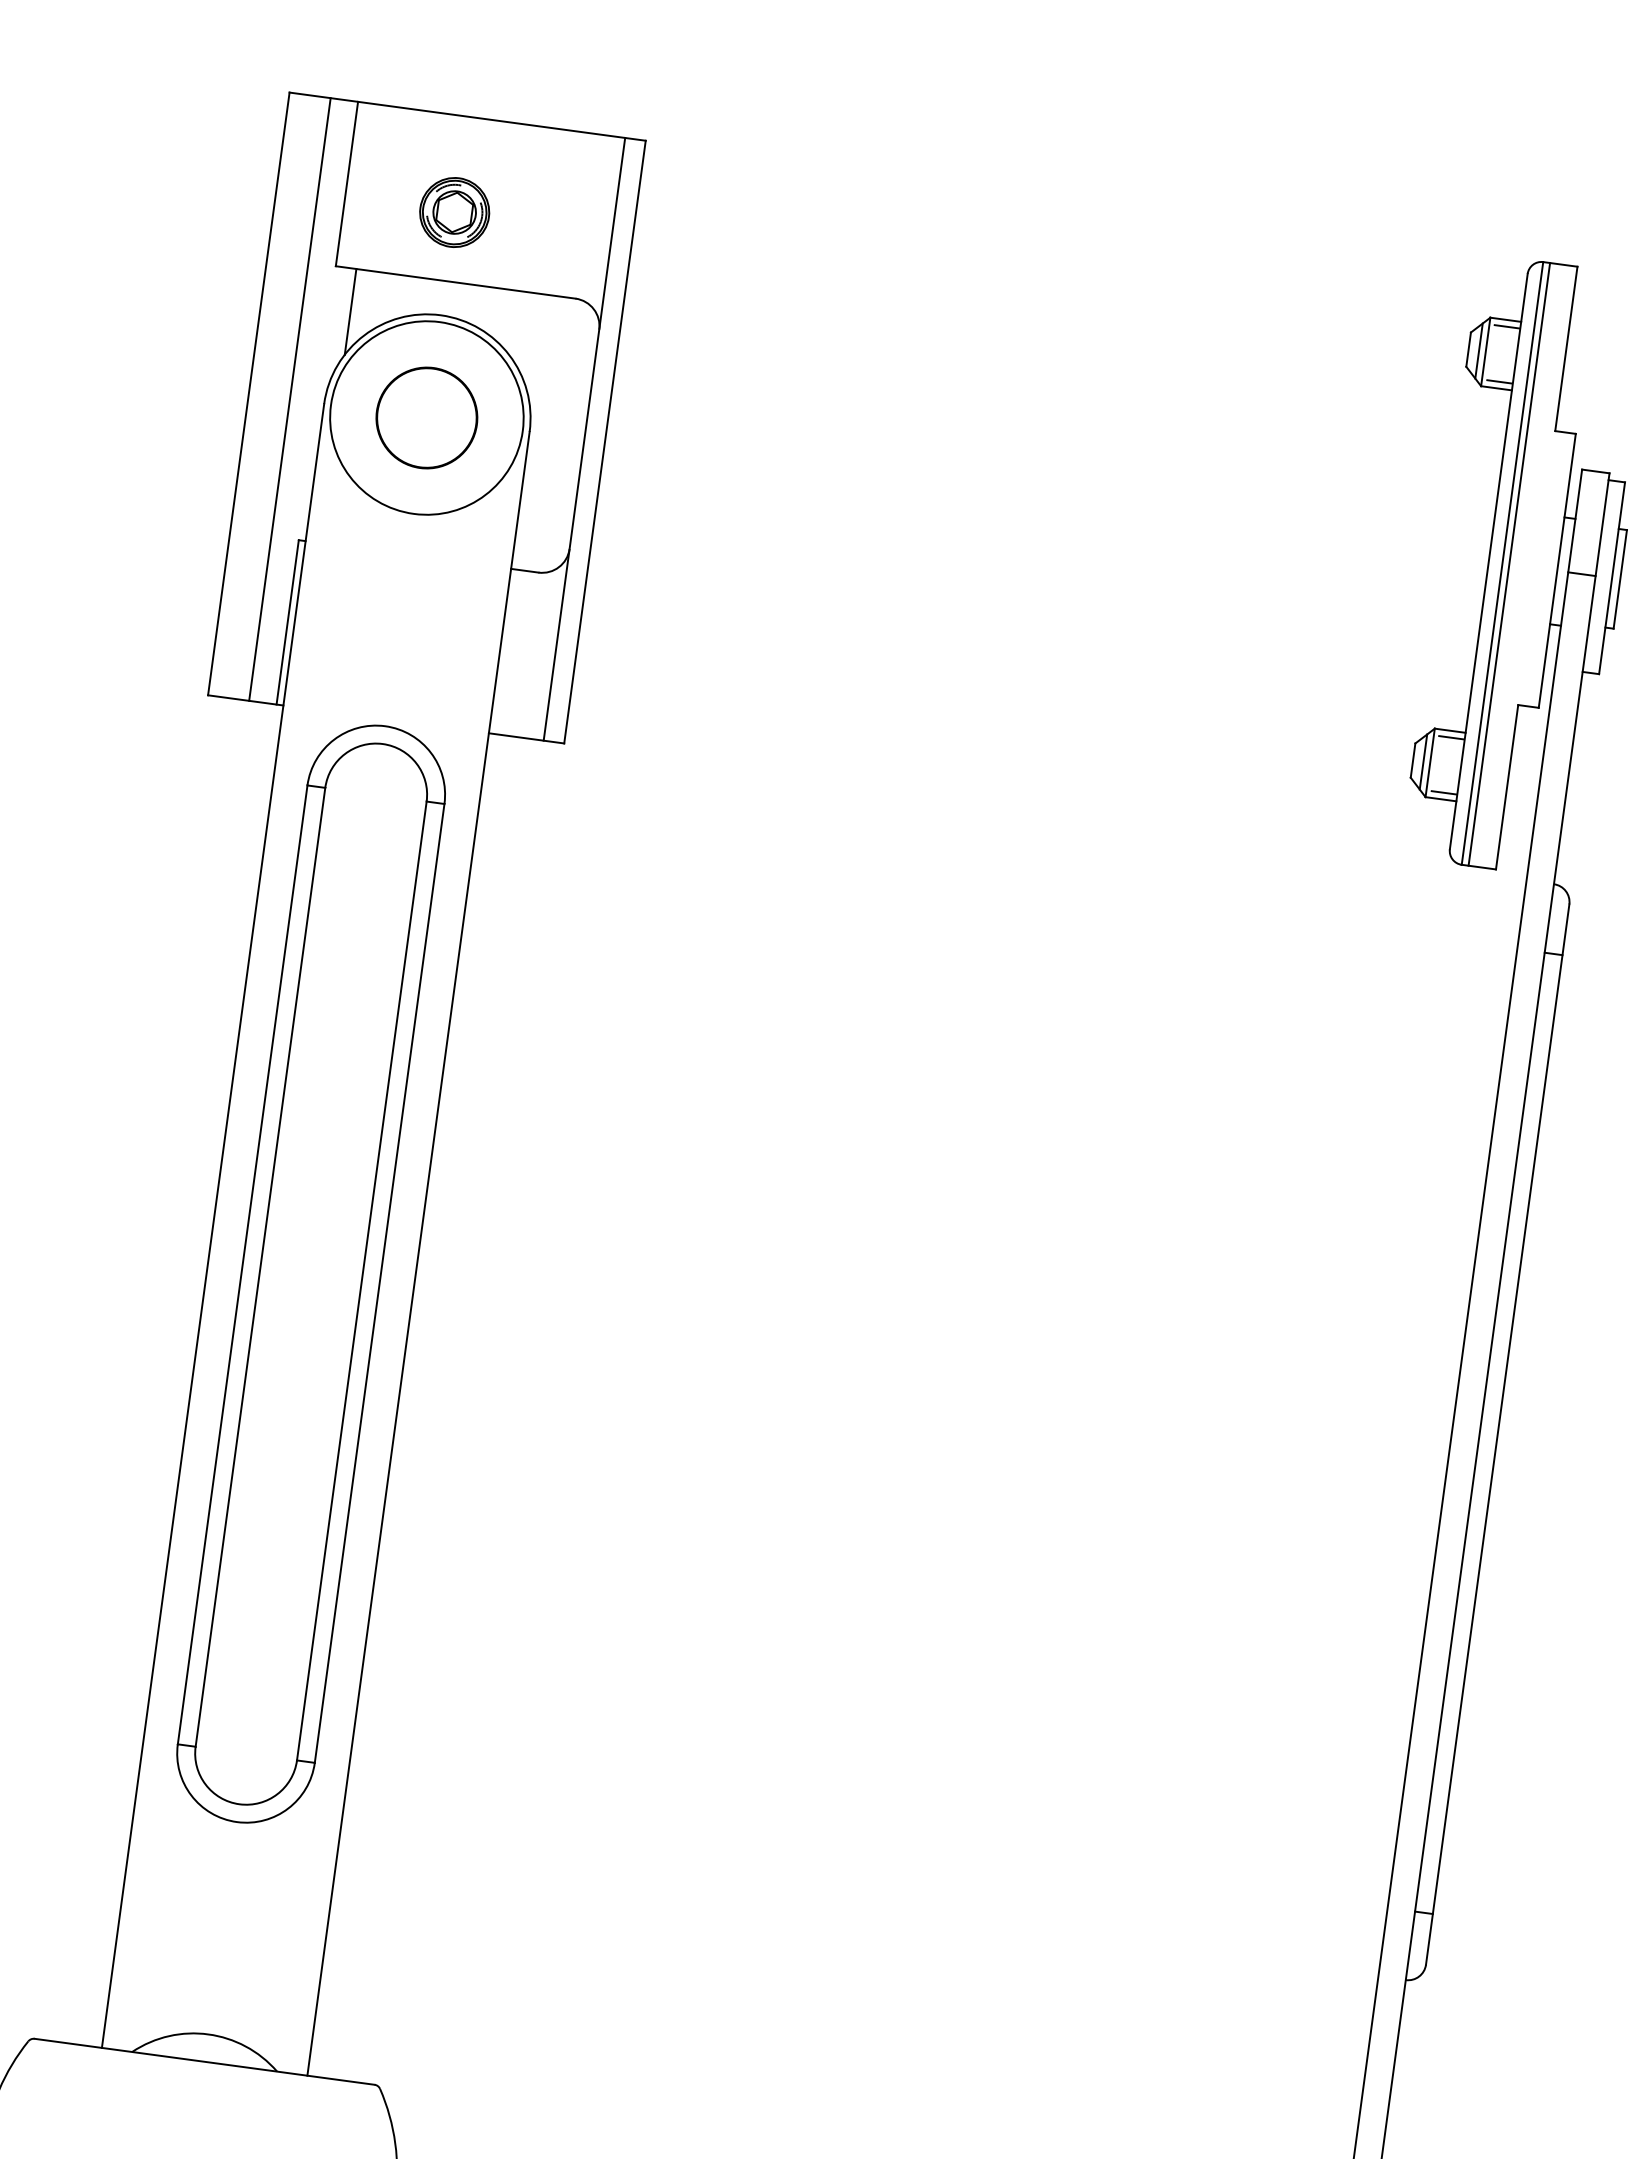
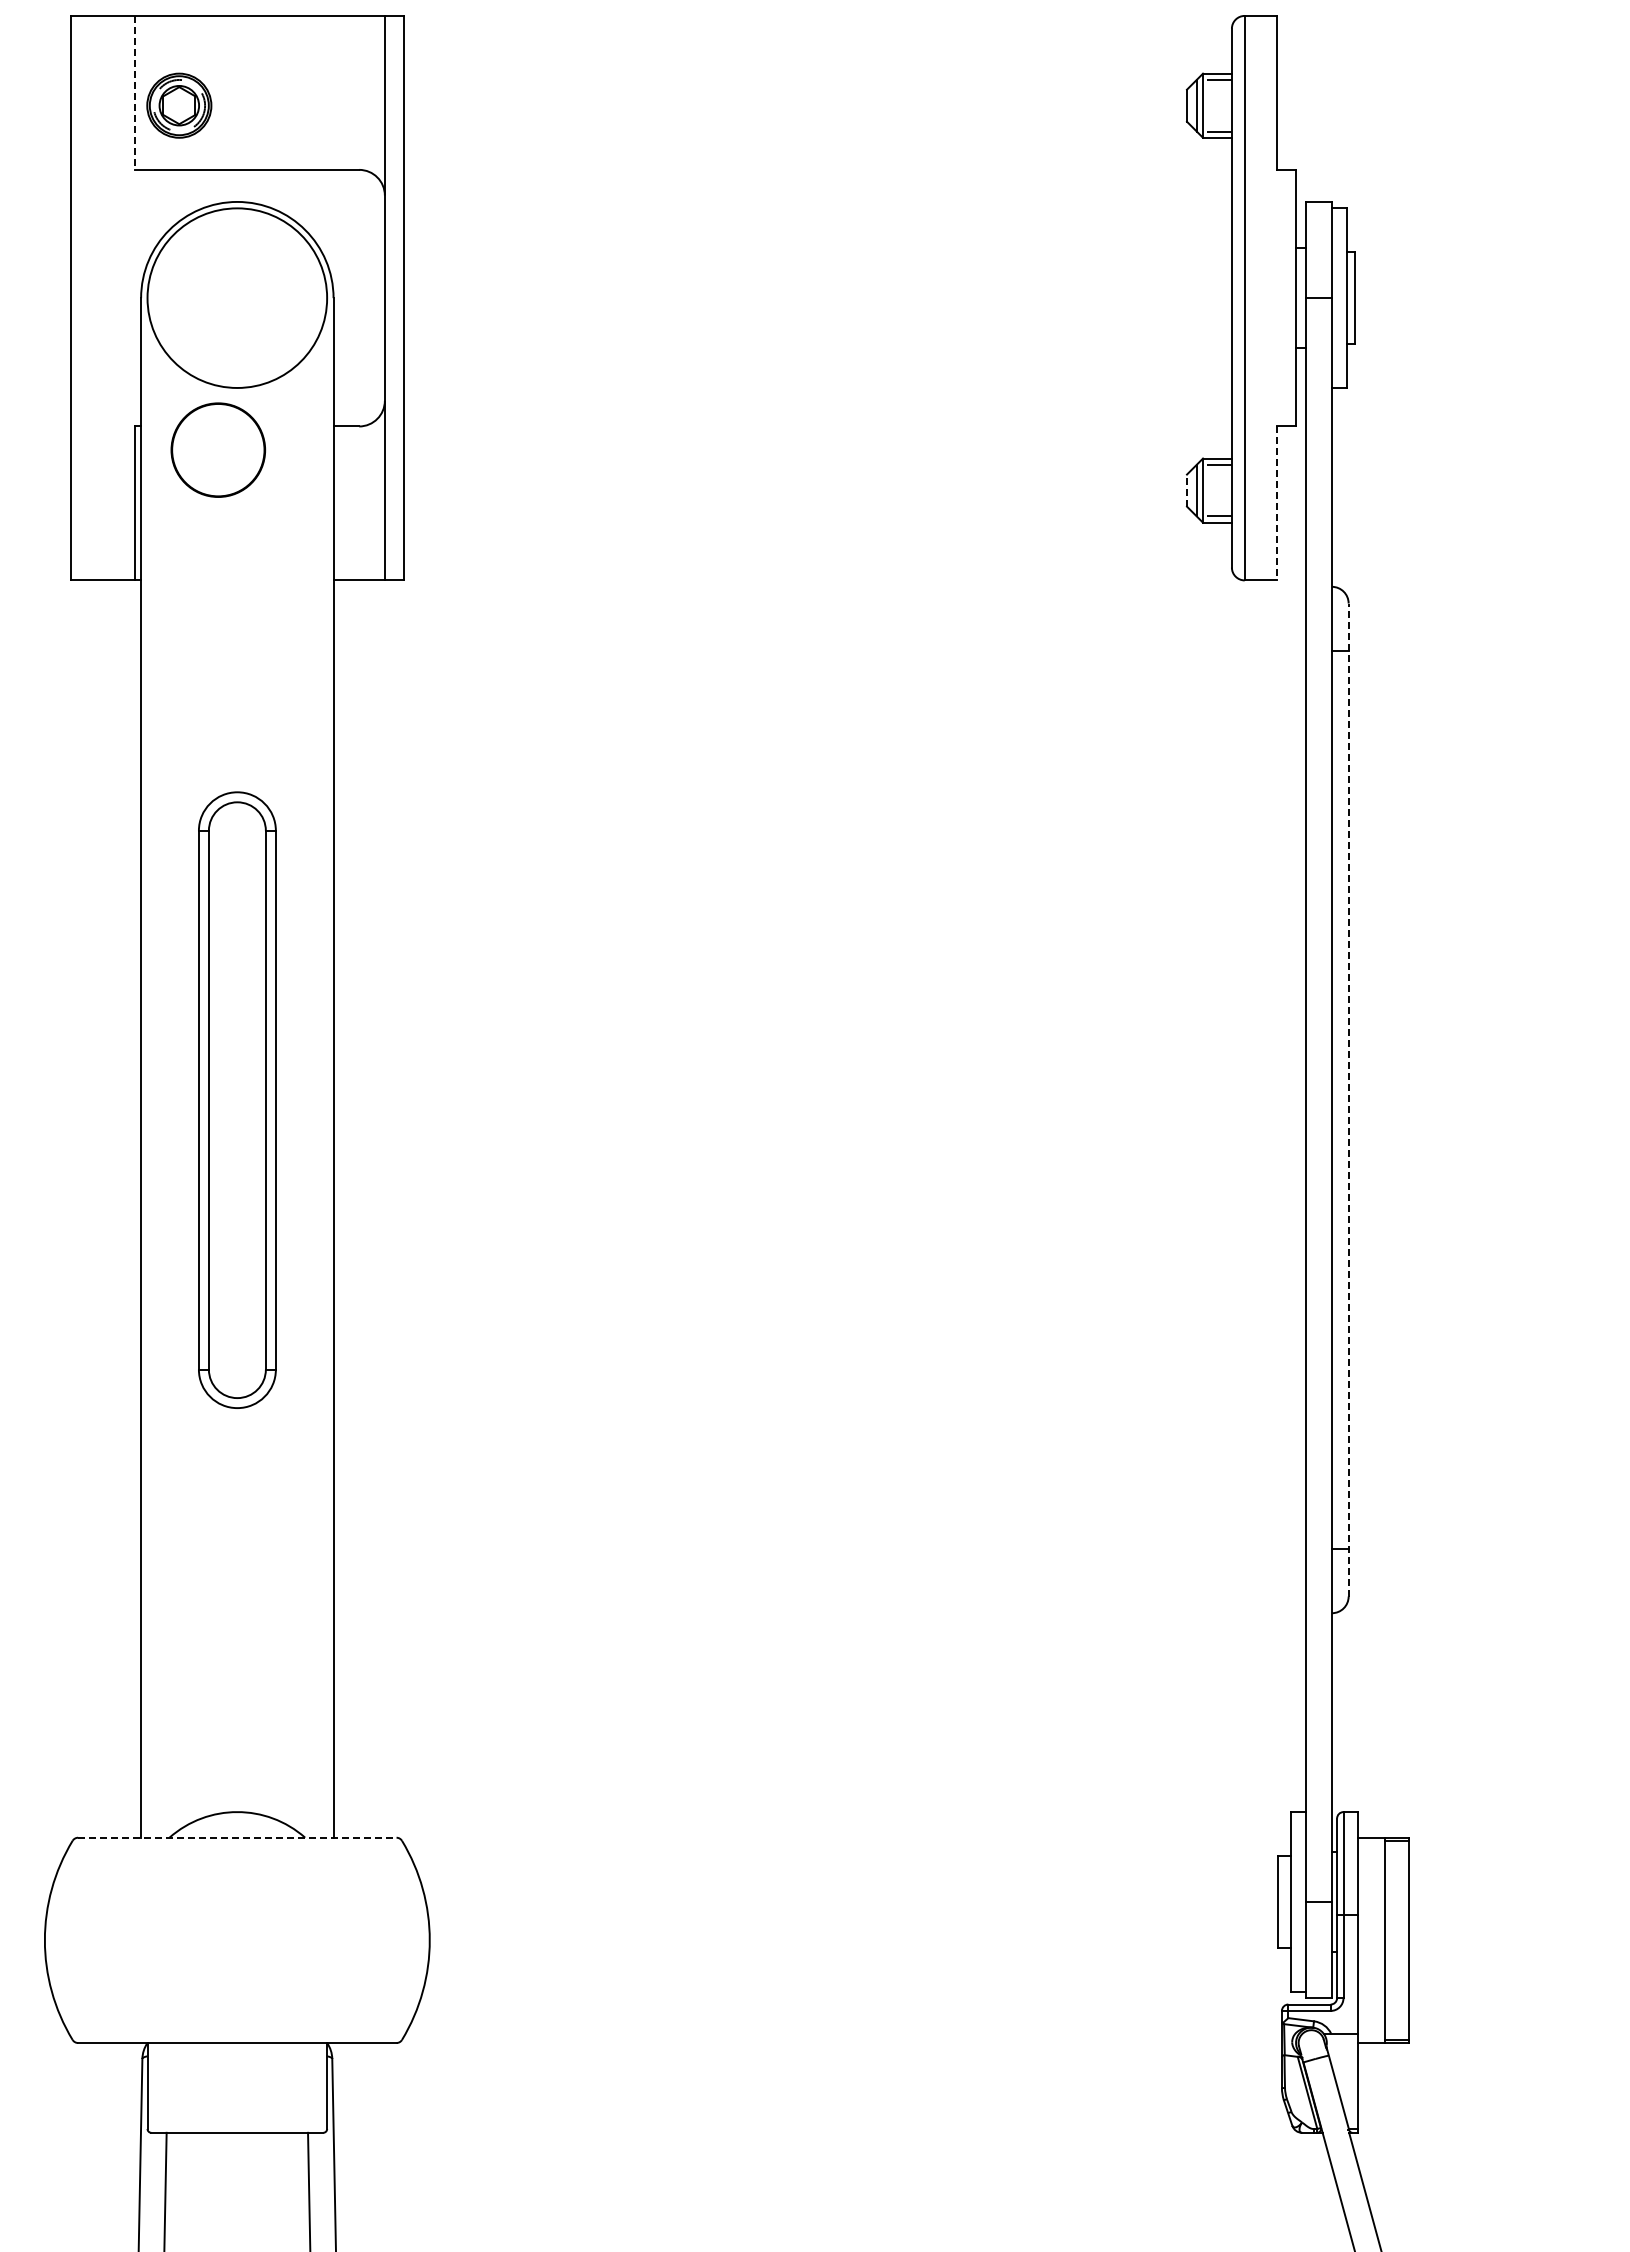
line: (346, 183) -> (134, 92), solid -> dashed
part: (454, 212) -> (179, 105), moved
line: (350, 311) -> (153, 209), removed
line: (290, 398) -> (109, 297), removed
part: (427, 417) -> (218, 449), moved
line: (1509, 563) -> (1251, 297), removed
line: (1413, 760) -> (1187, 490), solid -> dashed
line: (1506, 787) -> (1276, 503), solid -> dashed
part: (311, 1274) -> (237, 1100), size x0.6
line: (1497, 1435) -> (1348, 1100), solid -> dashed
line: (204, 2061) -> (237, 1837), solid -> dashed

